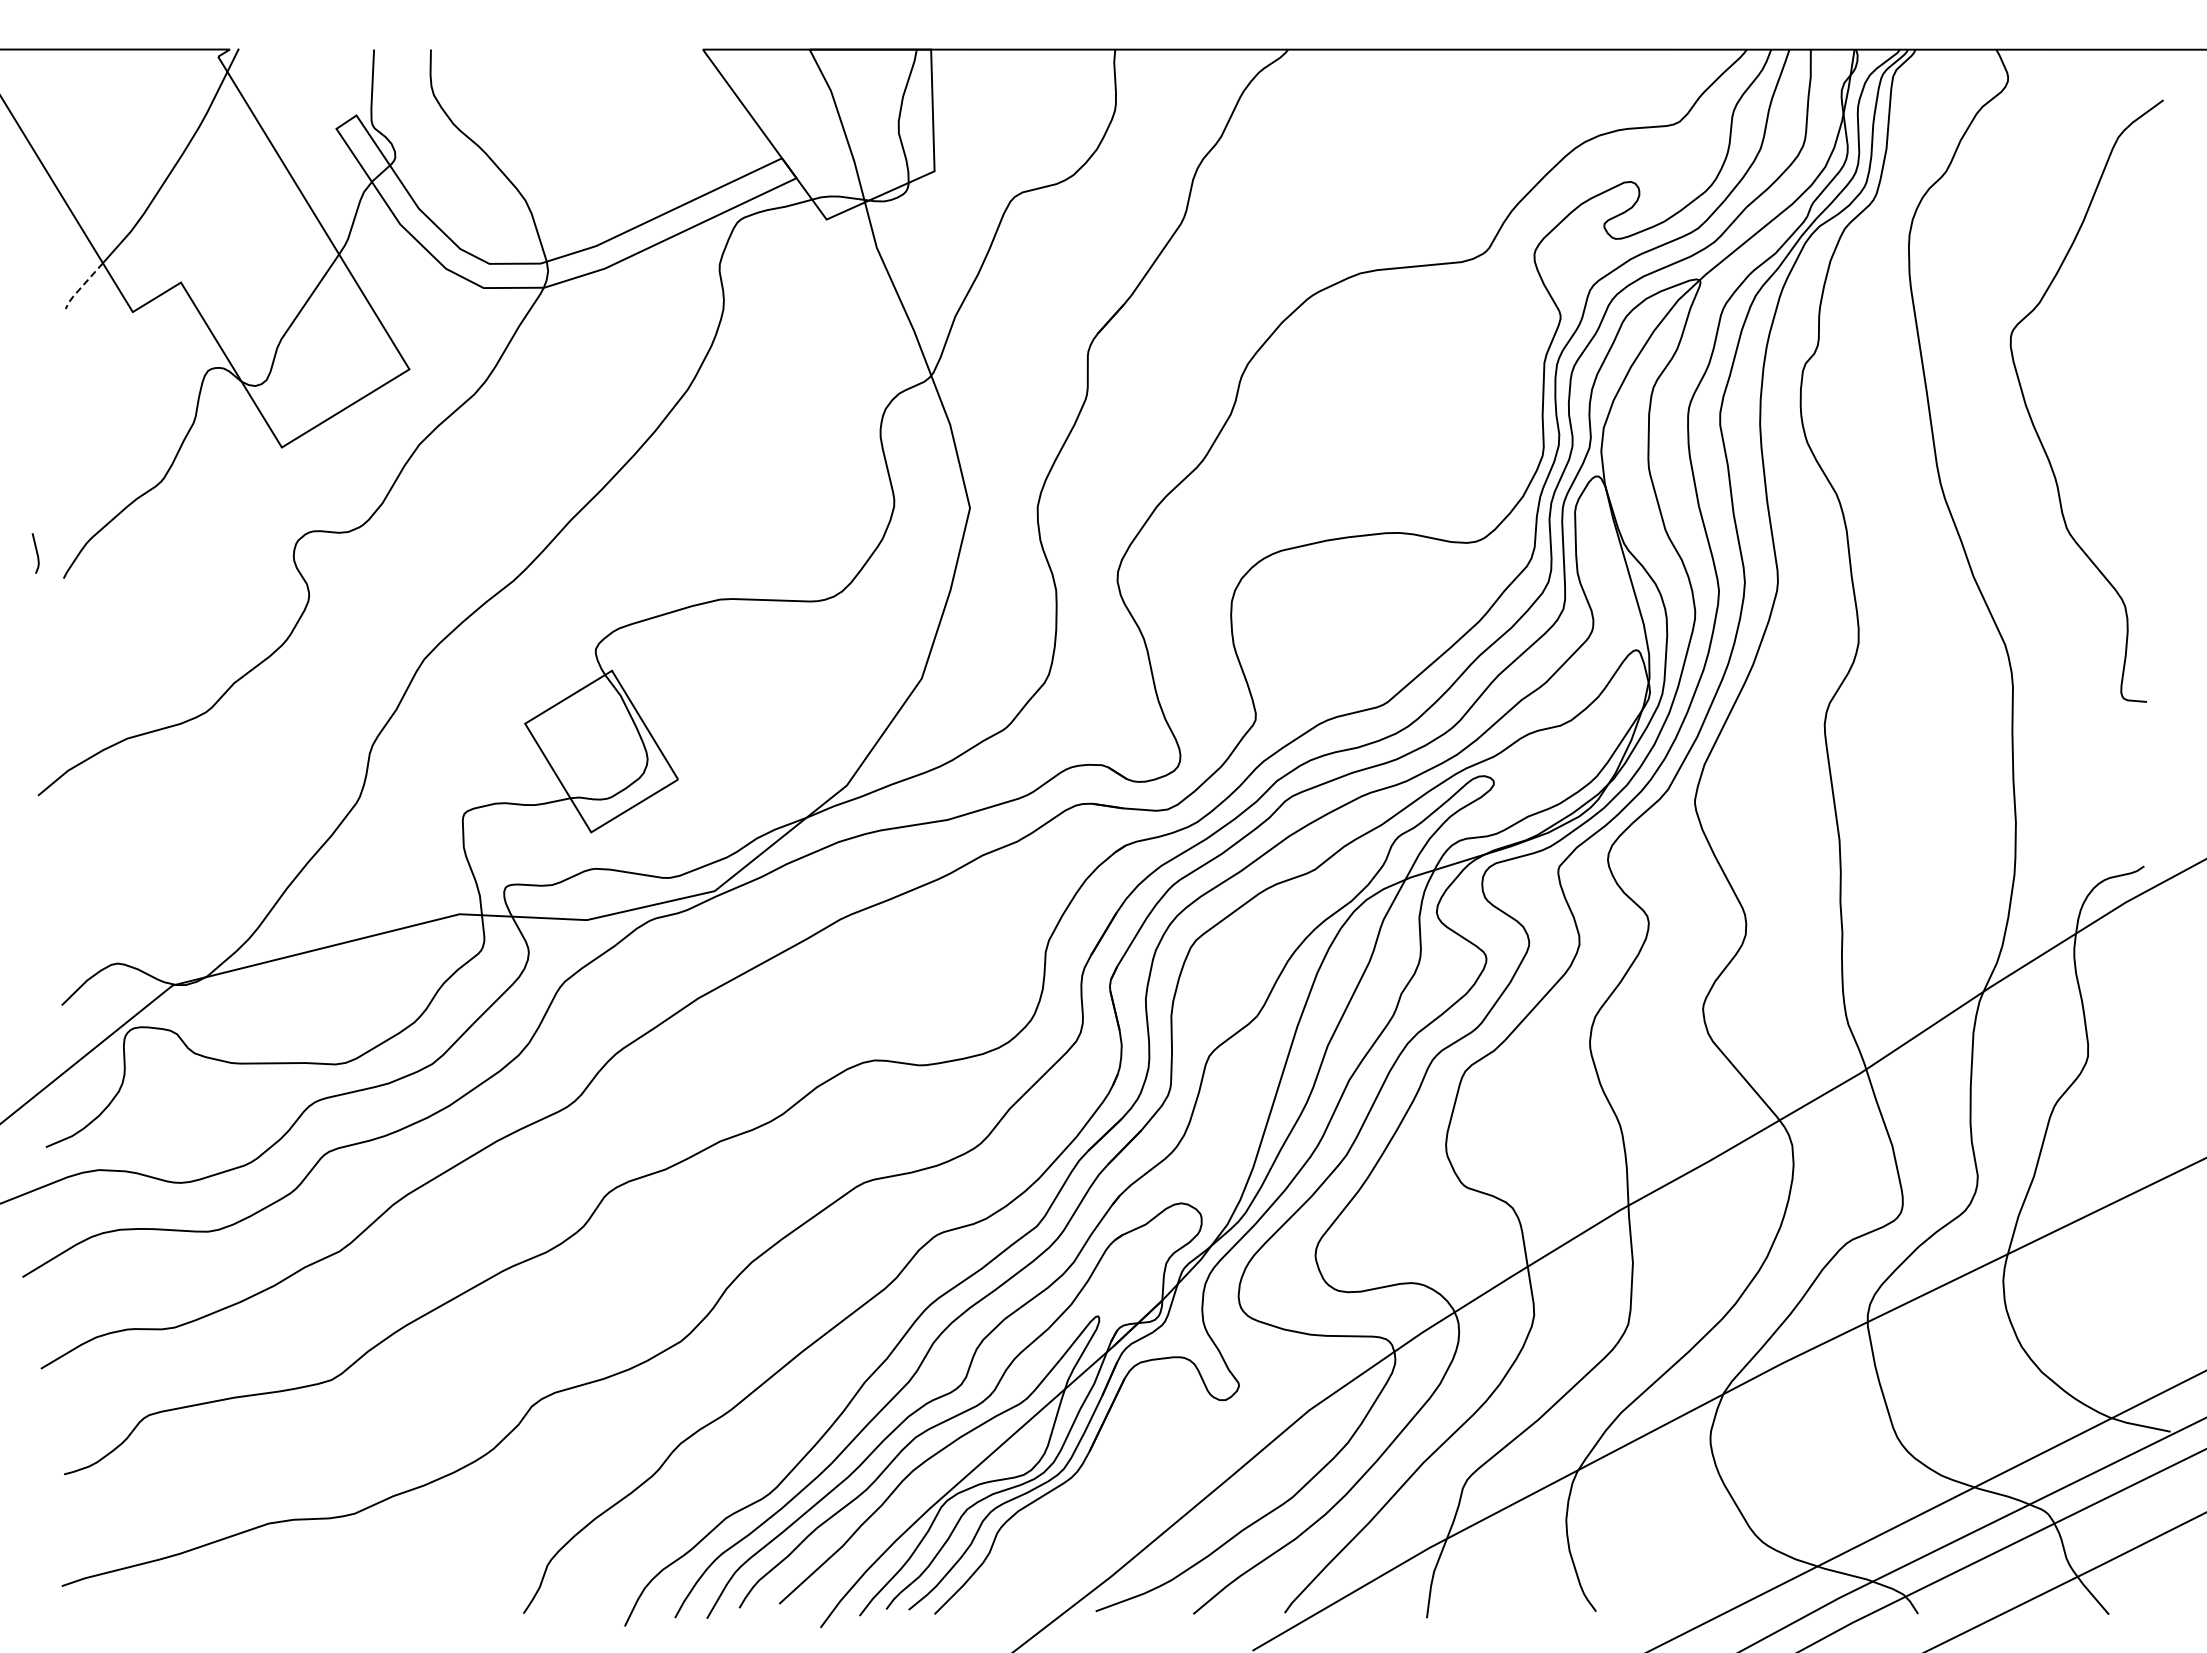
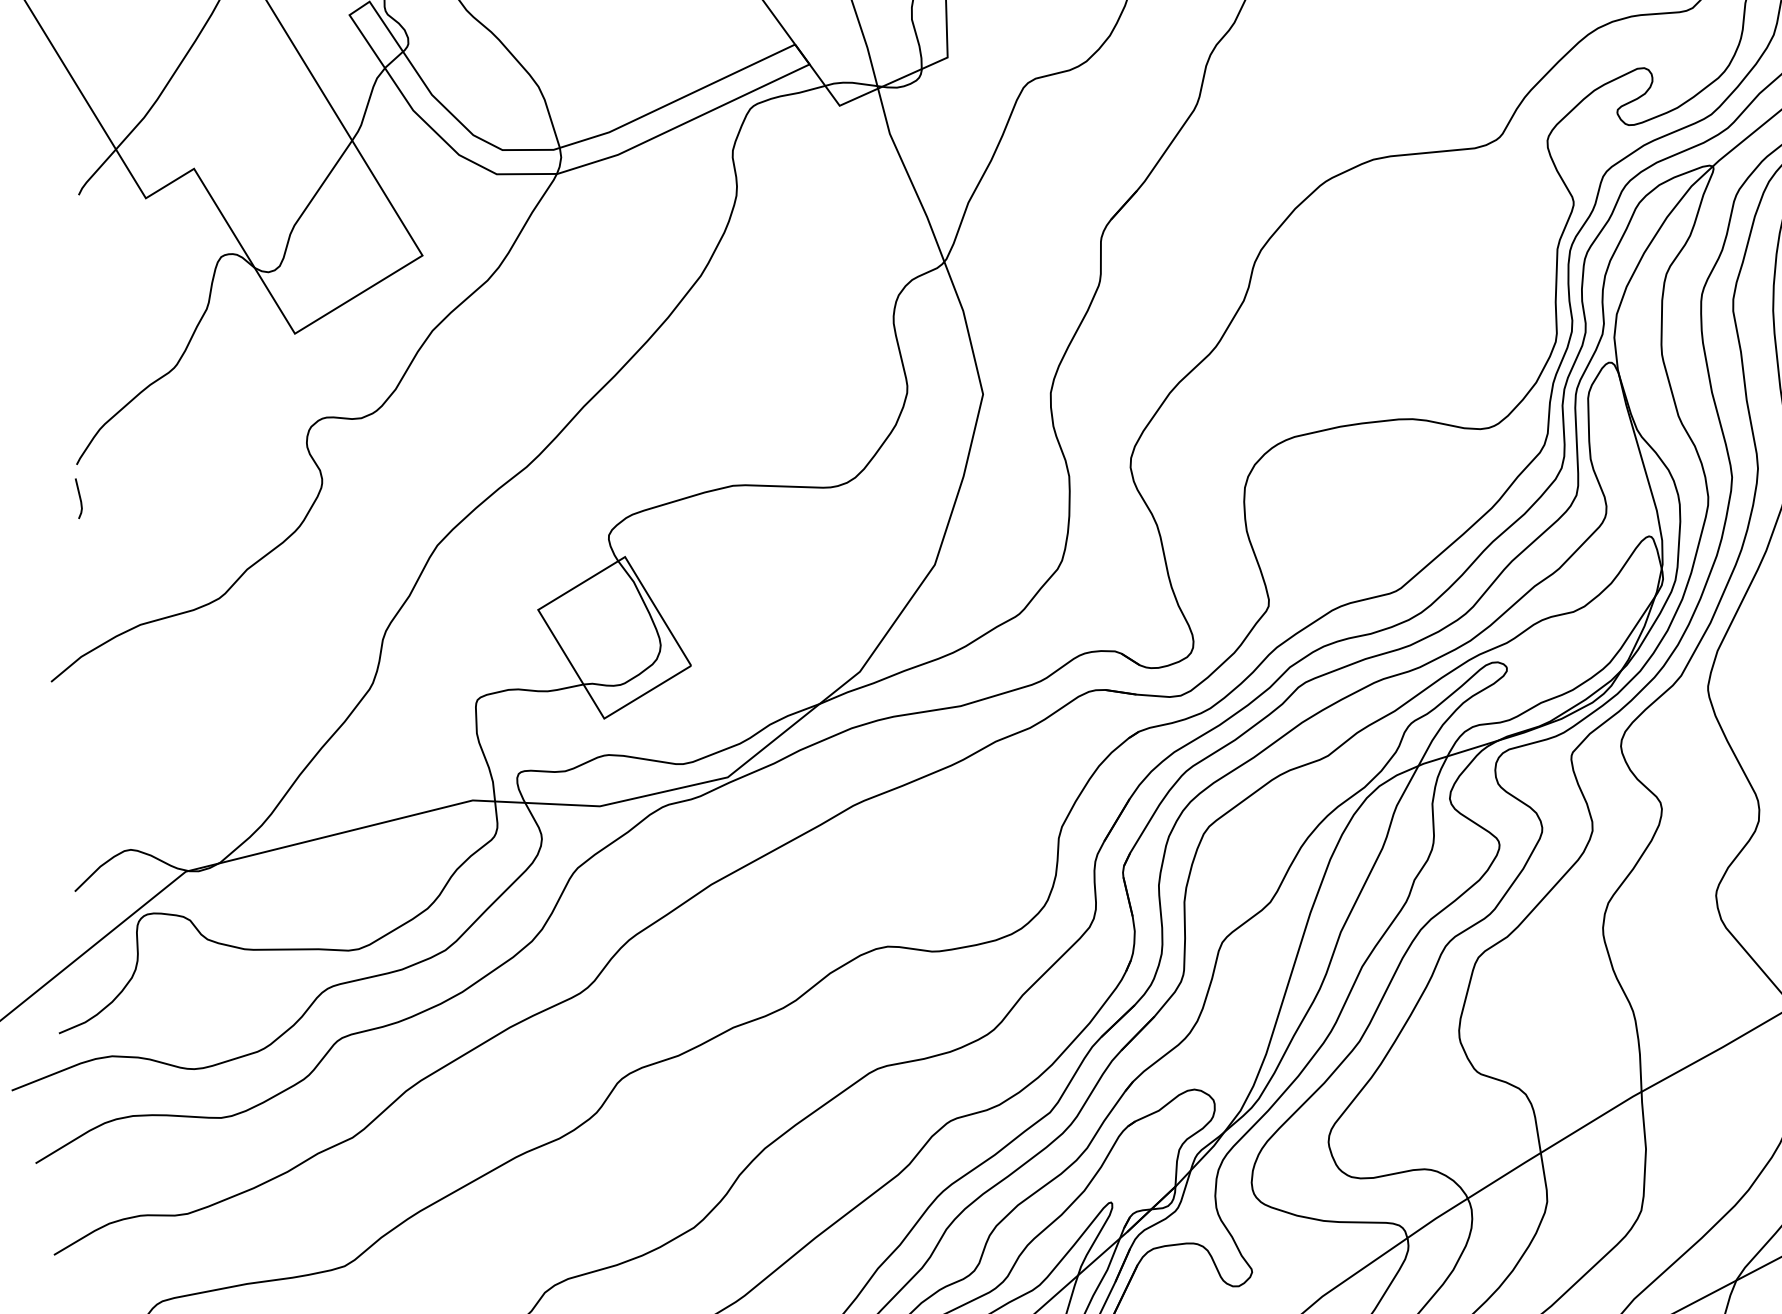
line: (82, 286) -> (95, 172), dashed -> solid
line: (36, 553) -> (79, 498), moved

